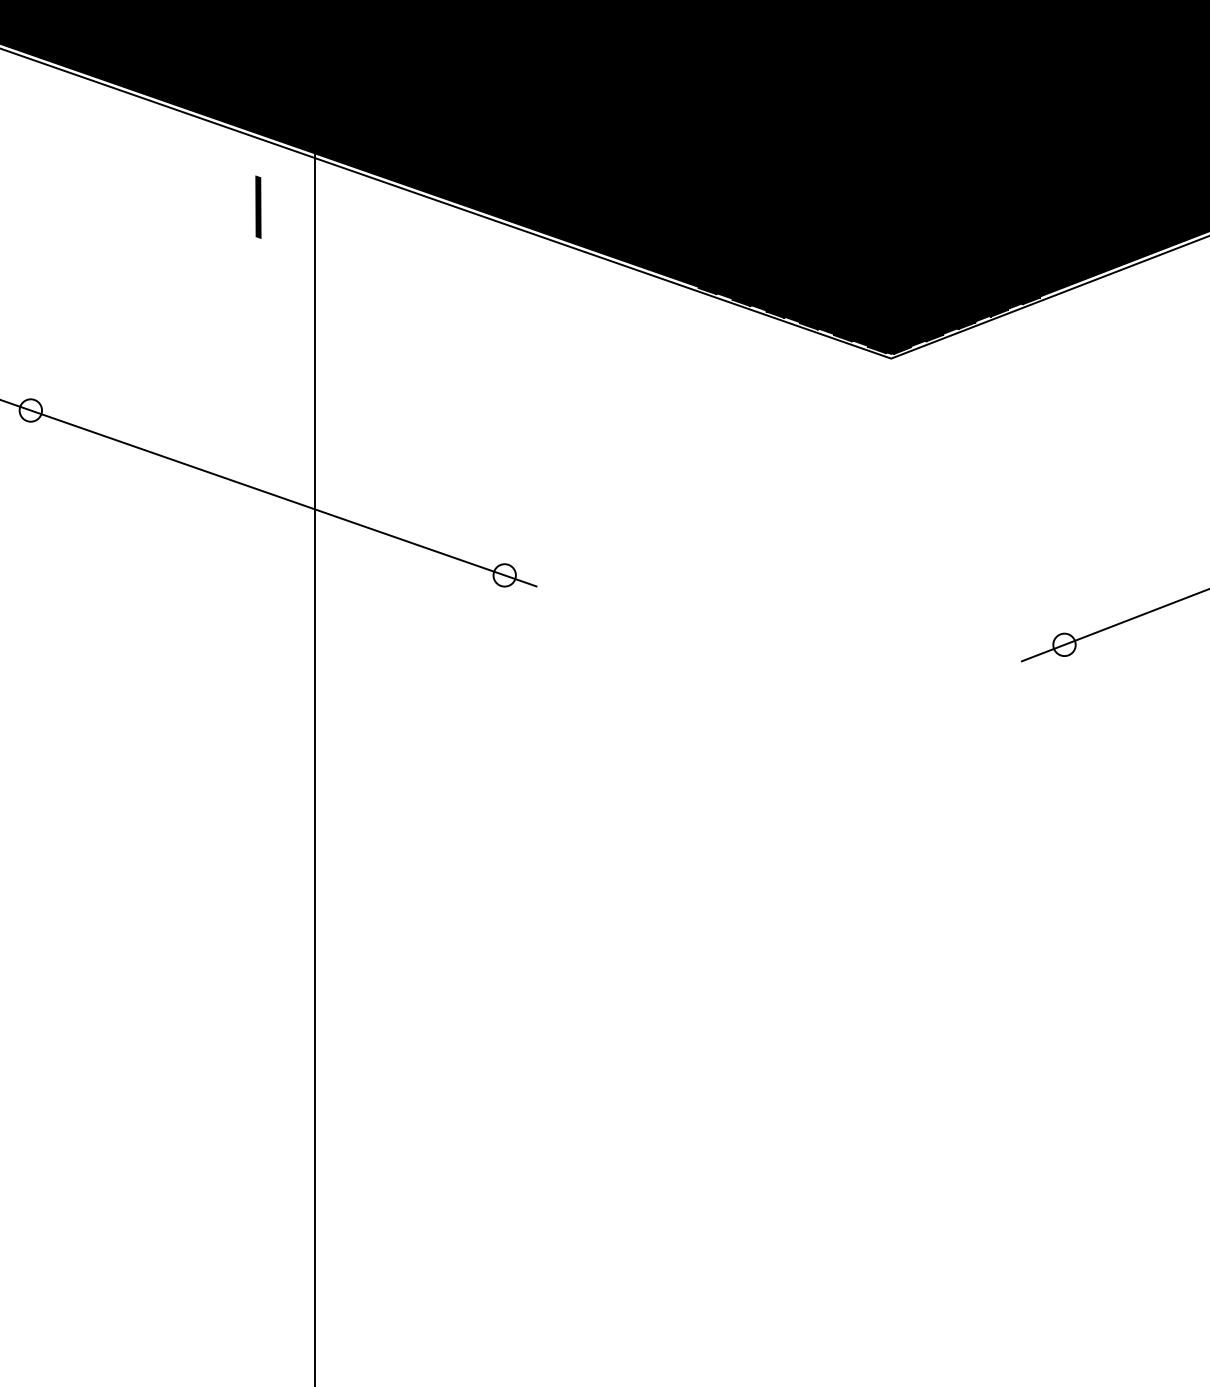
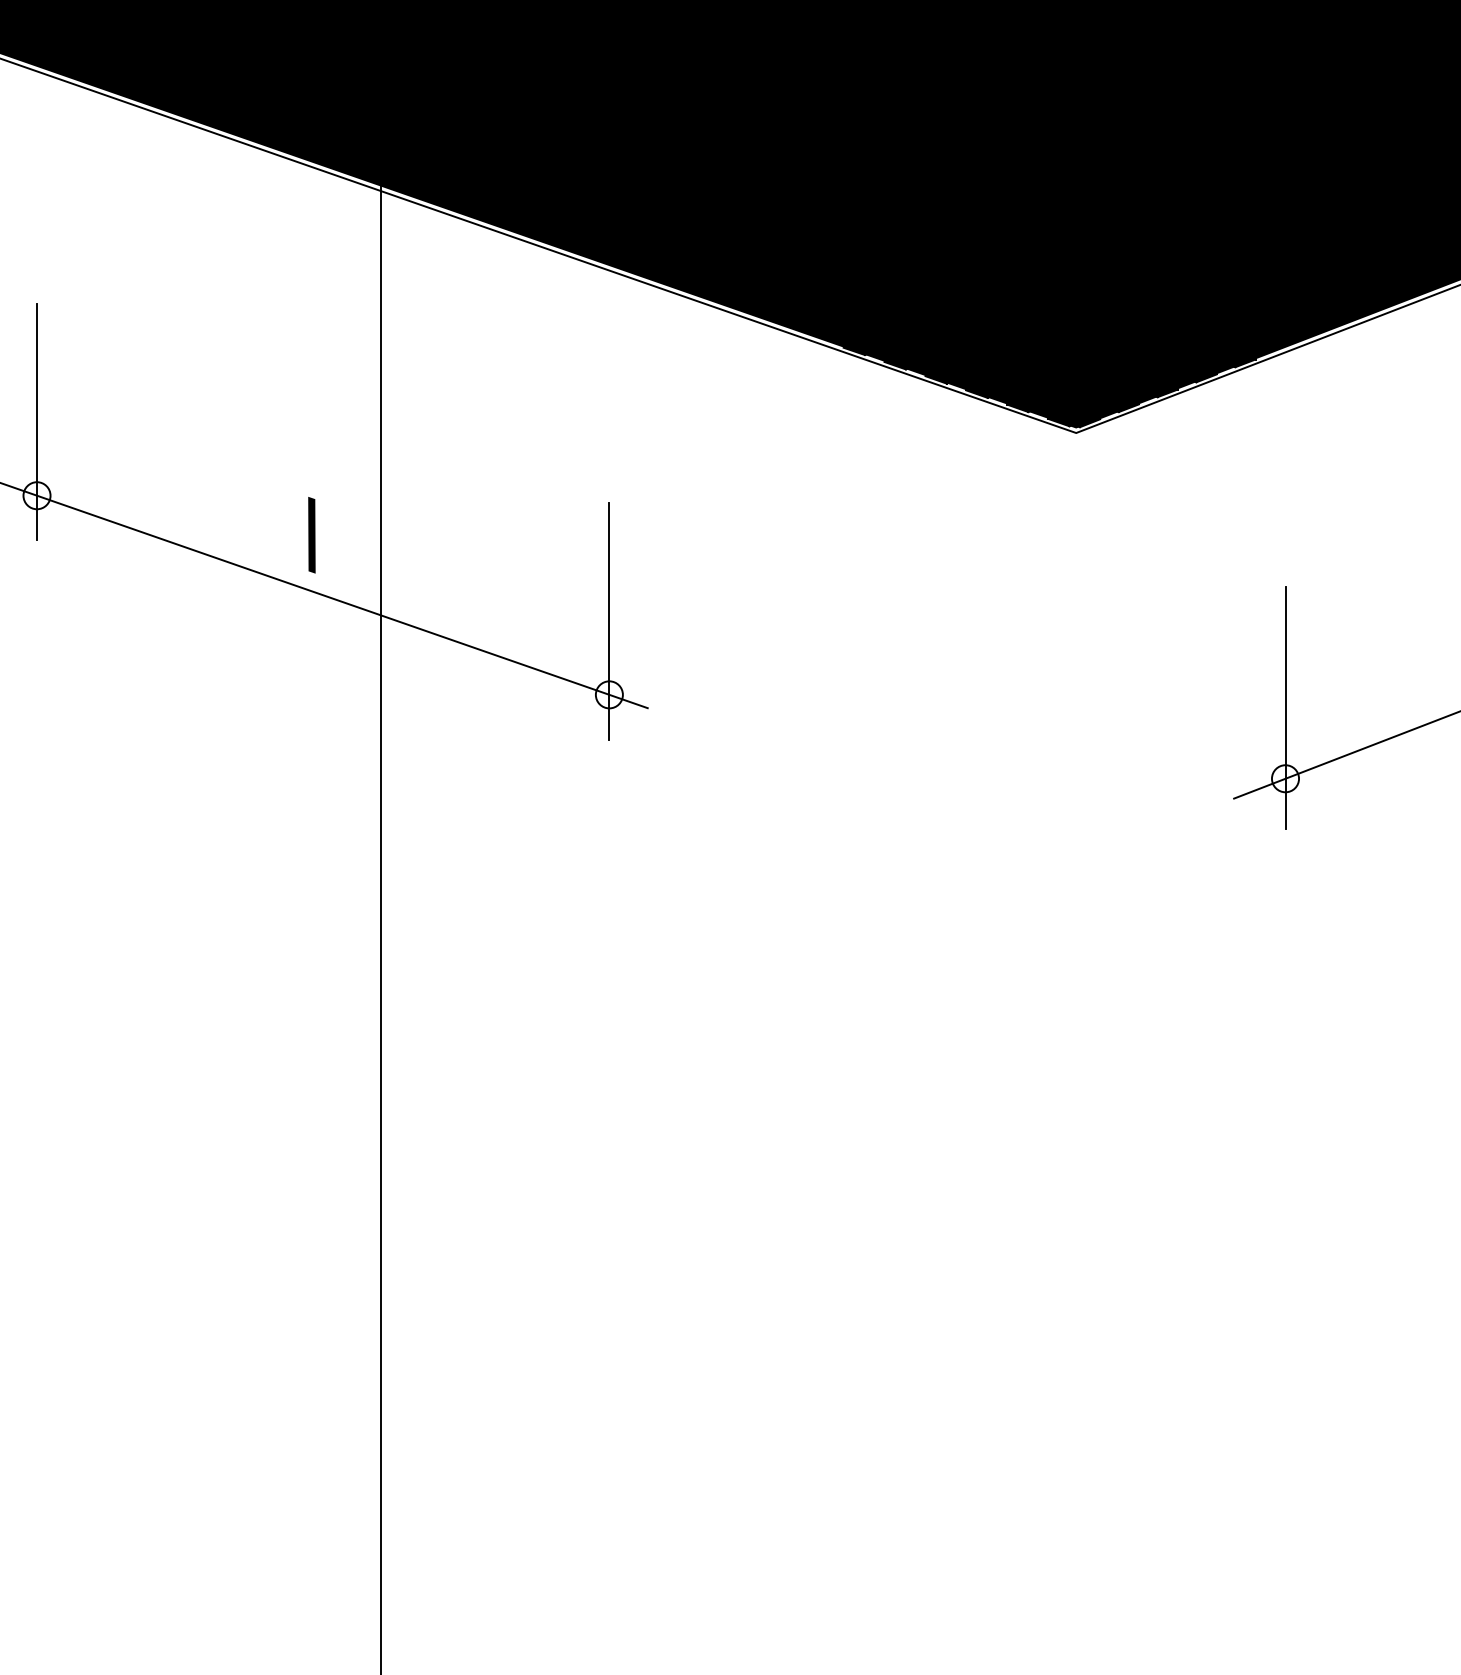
text: (258, 206) -> (311, 534), moved
line: (30, 349) -> (36, 422), added
line: (504, 514) -> (609, 621), added
line: (1064, 586) -> (1285, 708), added

